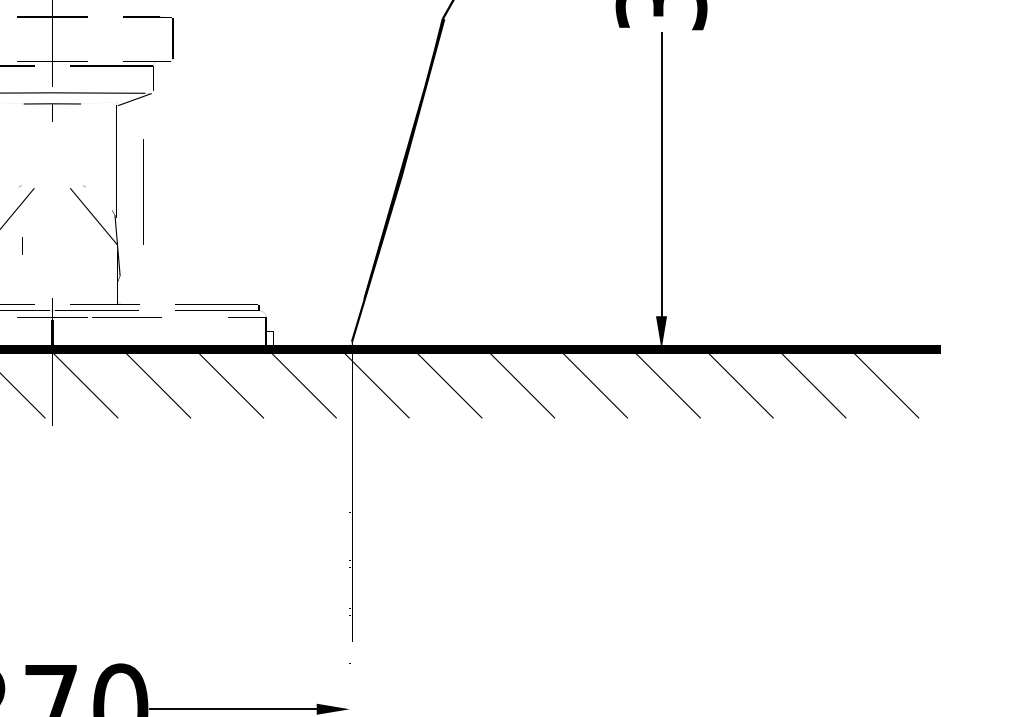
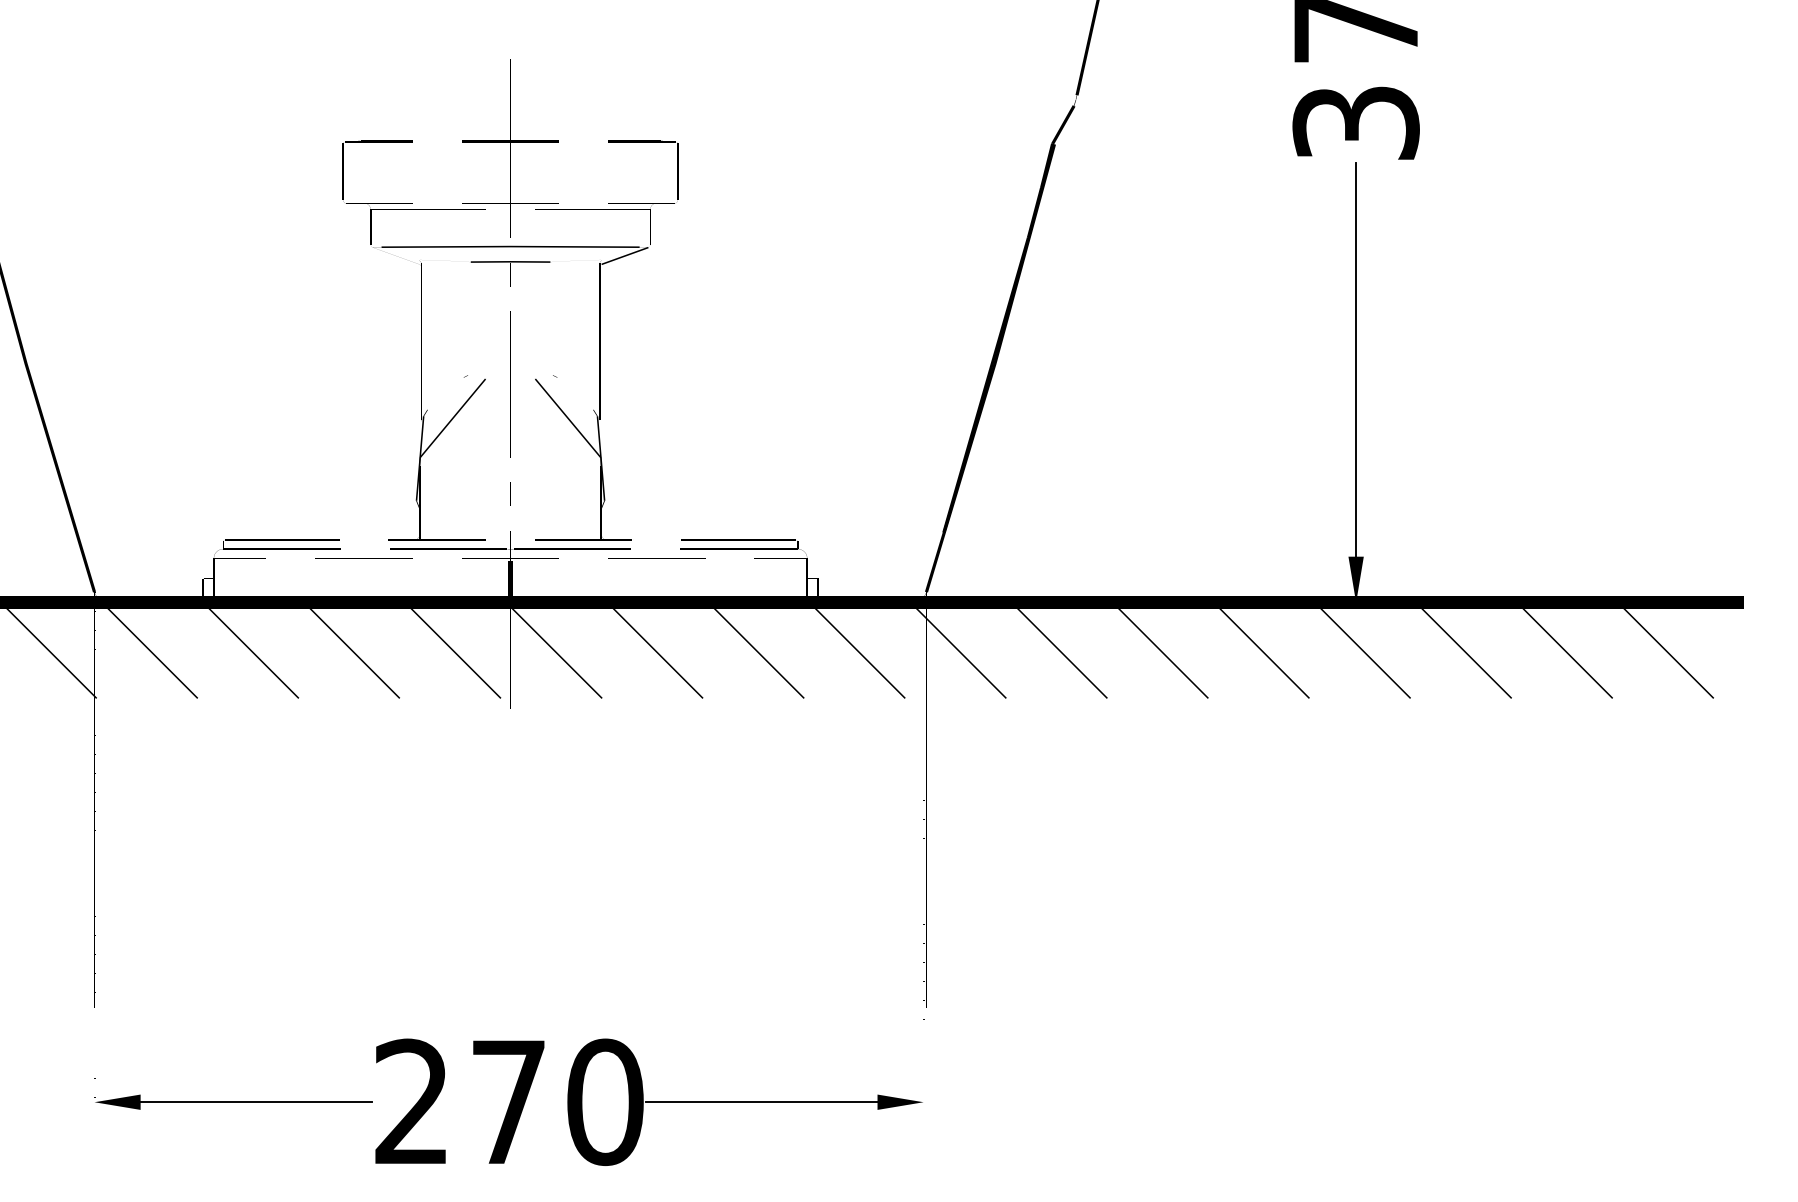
line: (143, 192) -> (510, 384), moved
line: (22, 245) -> (510, 493), moved
line: (126, 317) -> (656, 558), moved

